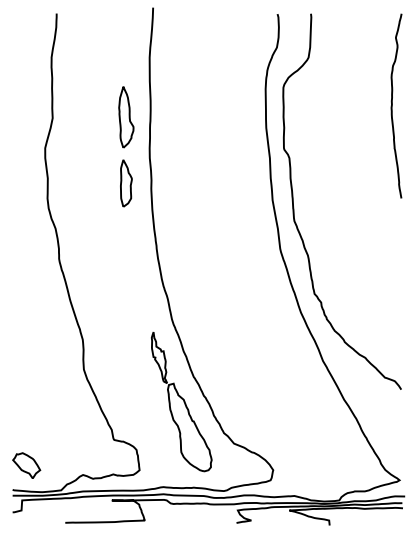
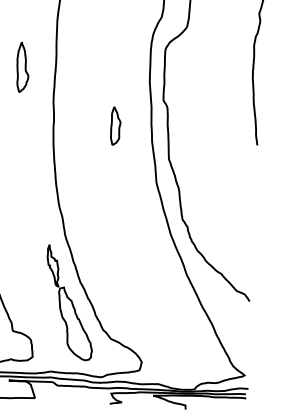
part: (126, 117) -> (23, 67), moved
part: (126, 183) -> (115, 126), moved

